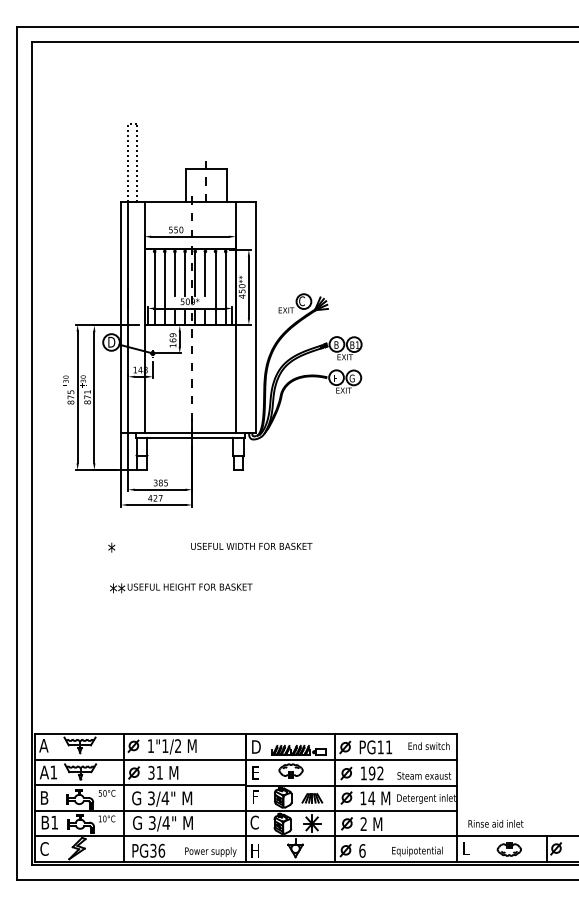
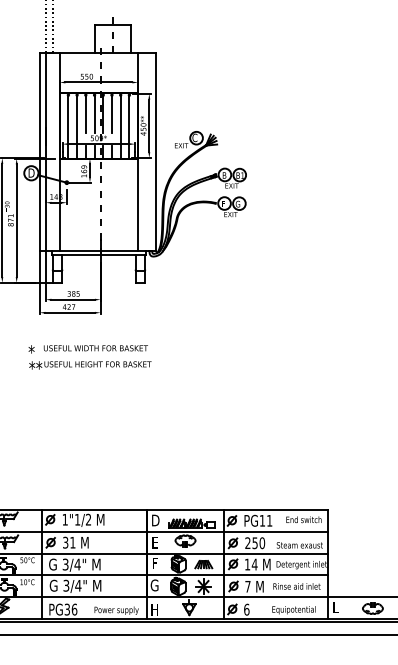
text: (251, 545) -> (95, 347), moved
text: (181, 588) -> (90, 365), moved
text: (371, 773) -> (254, 543), 192 -> 250
text: (257, 822) -> (156, 585), C -> G
text: (363, 823) -> (247, 586), 2 -> 7
text: (495, 823) -> (296, 586), moved

